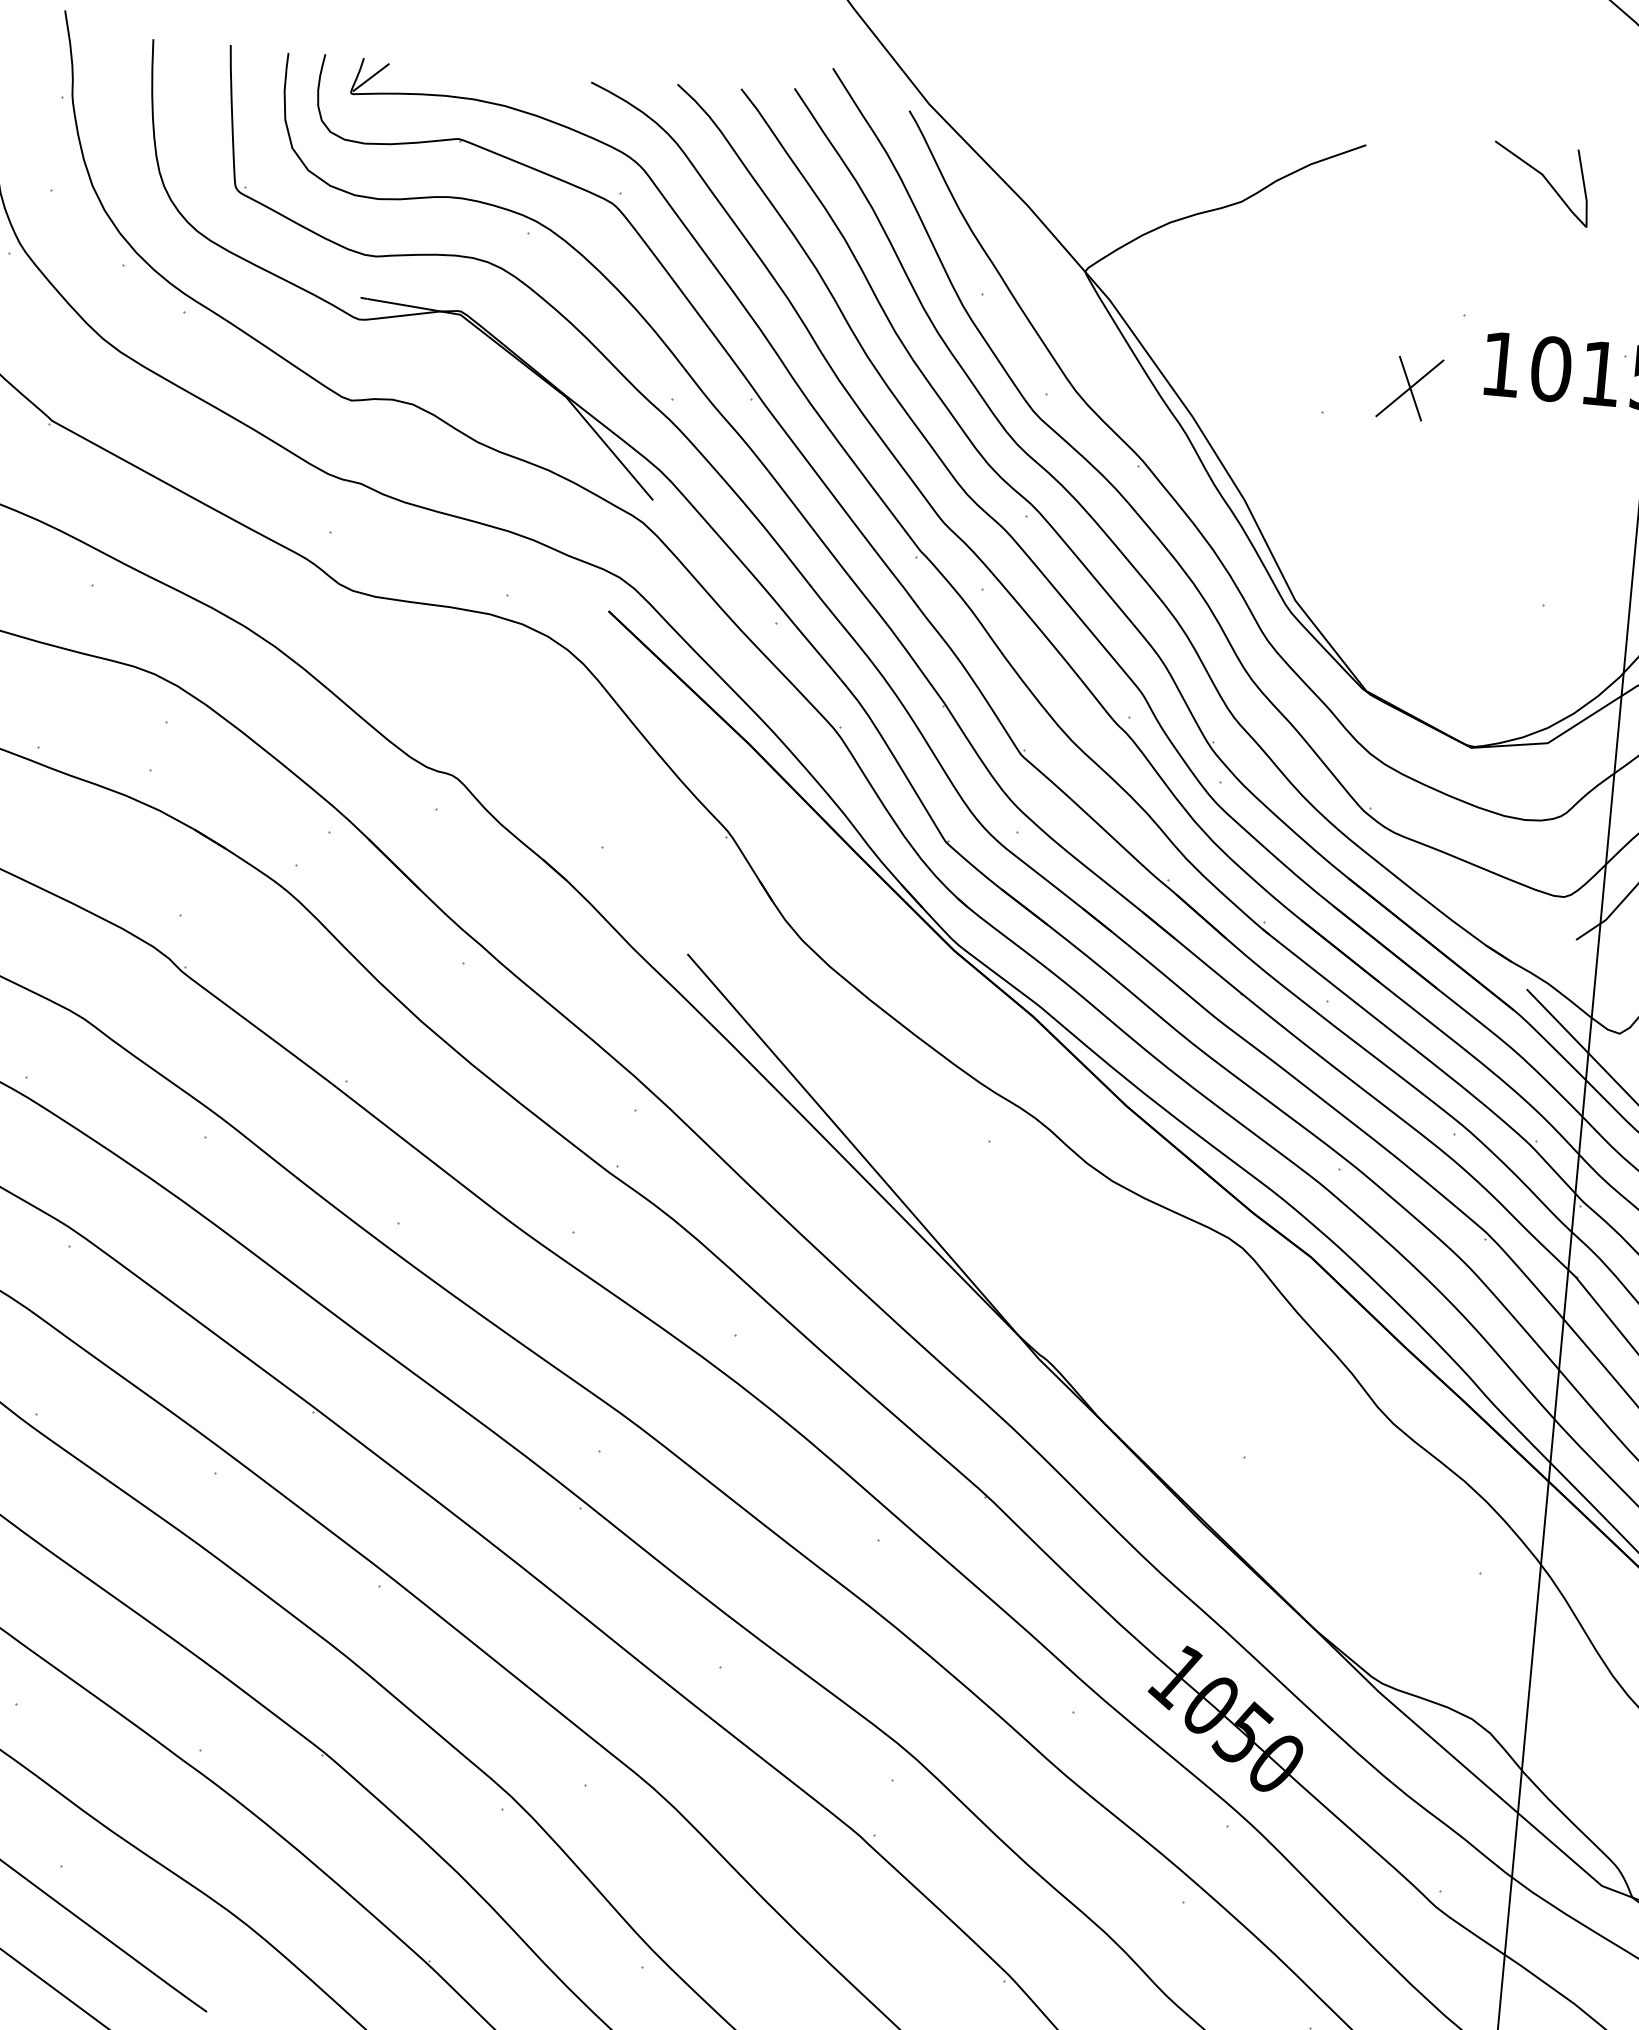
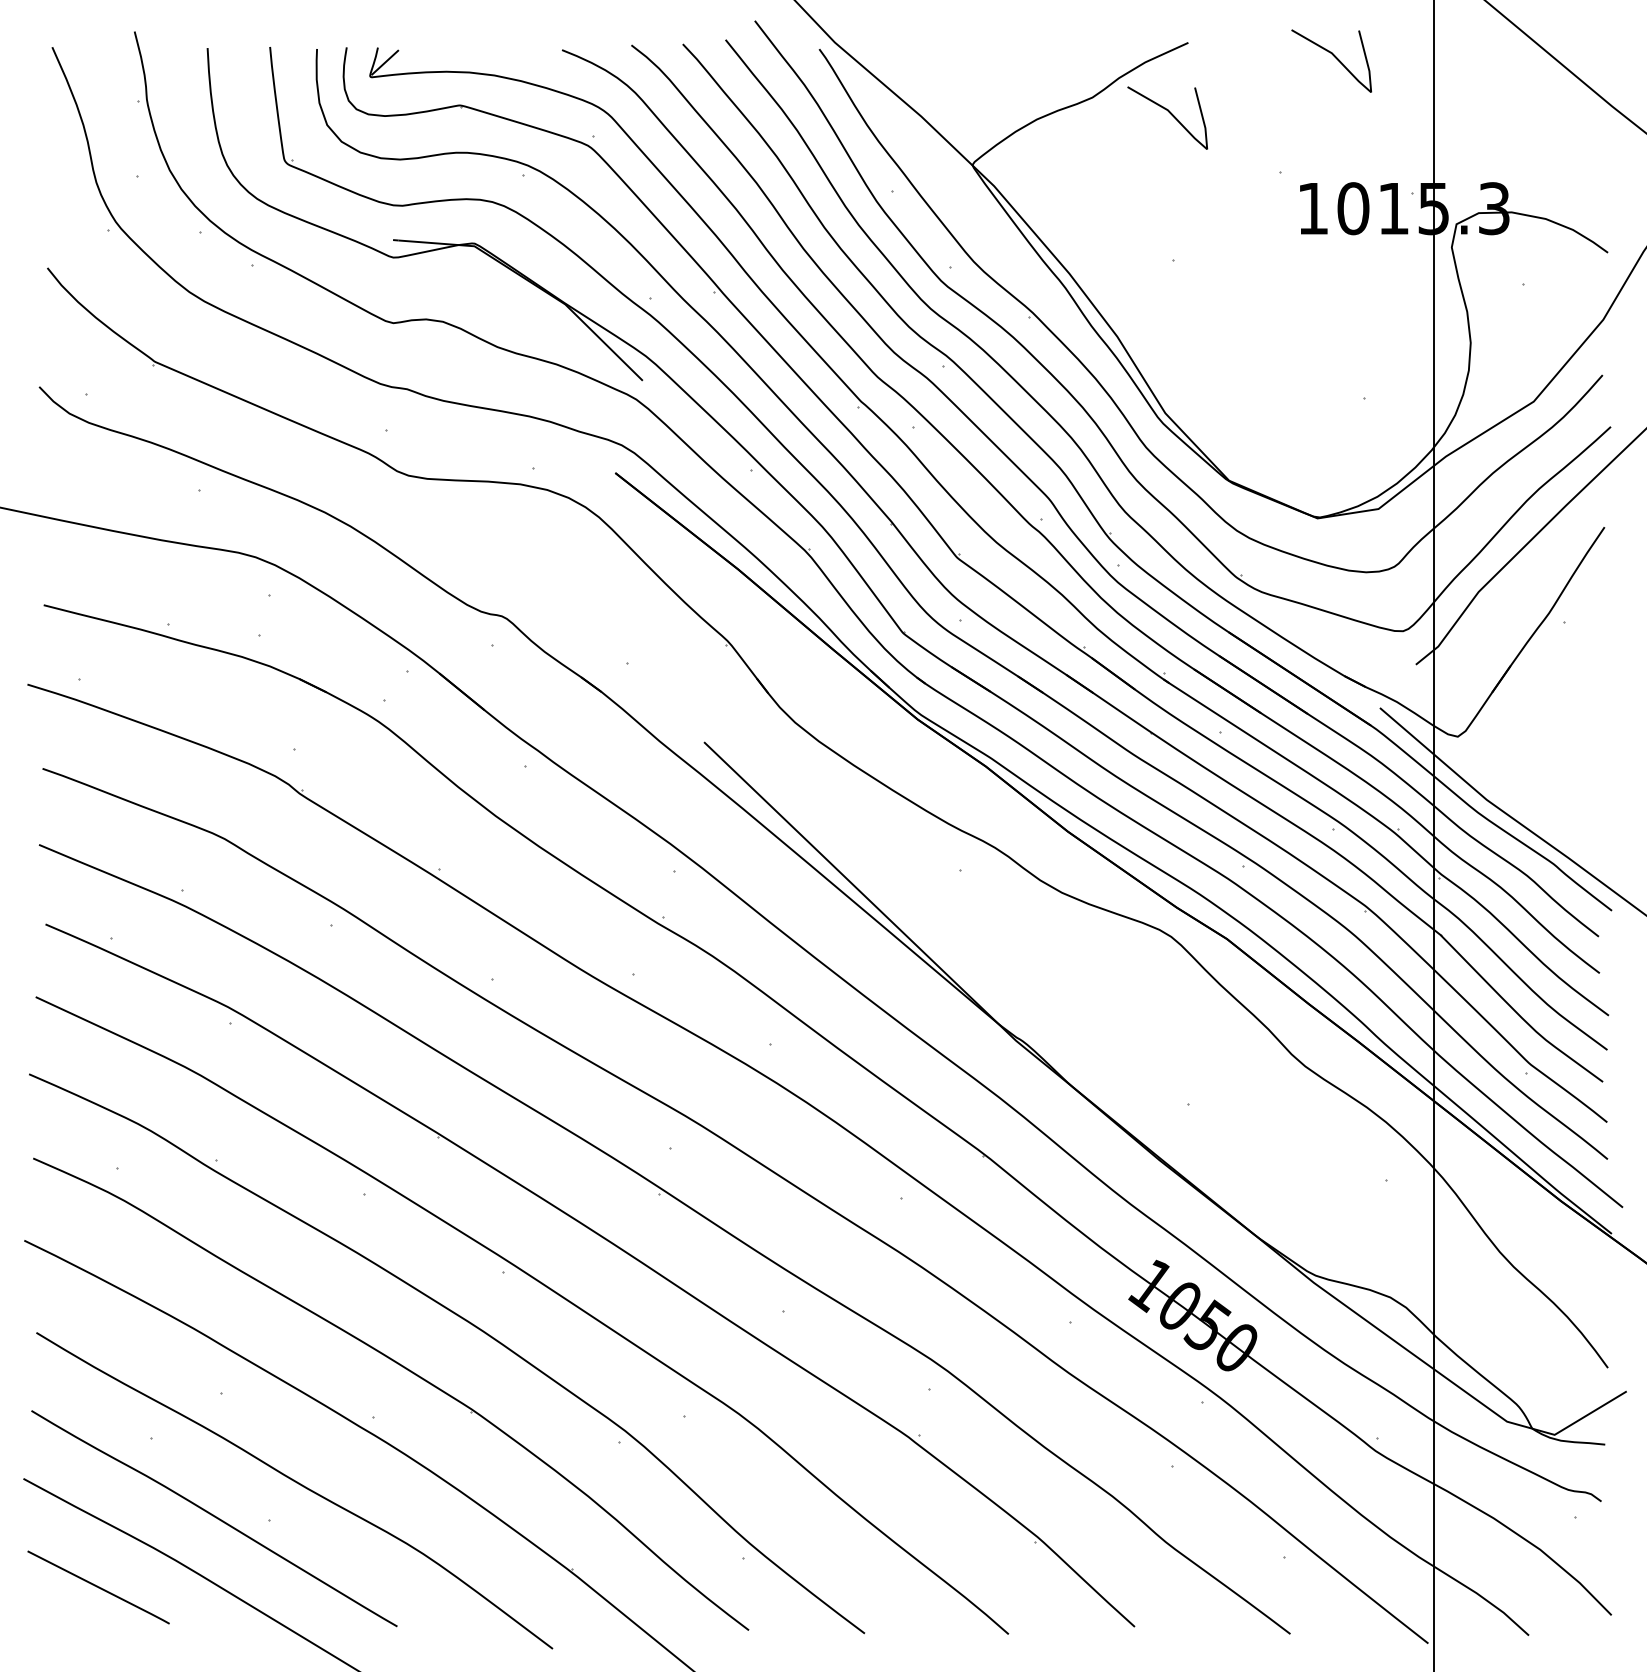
curve: (1335, 231) -> (1170, 114), added
part: (1409, 388) -> (1241, 234), removed

